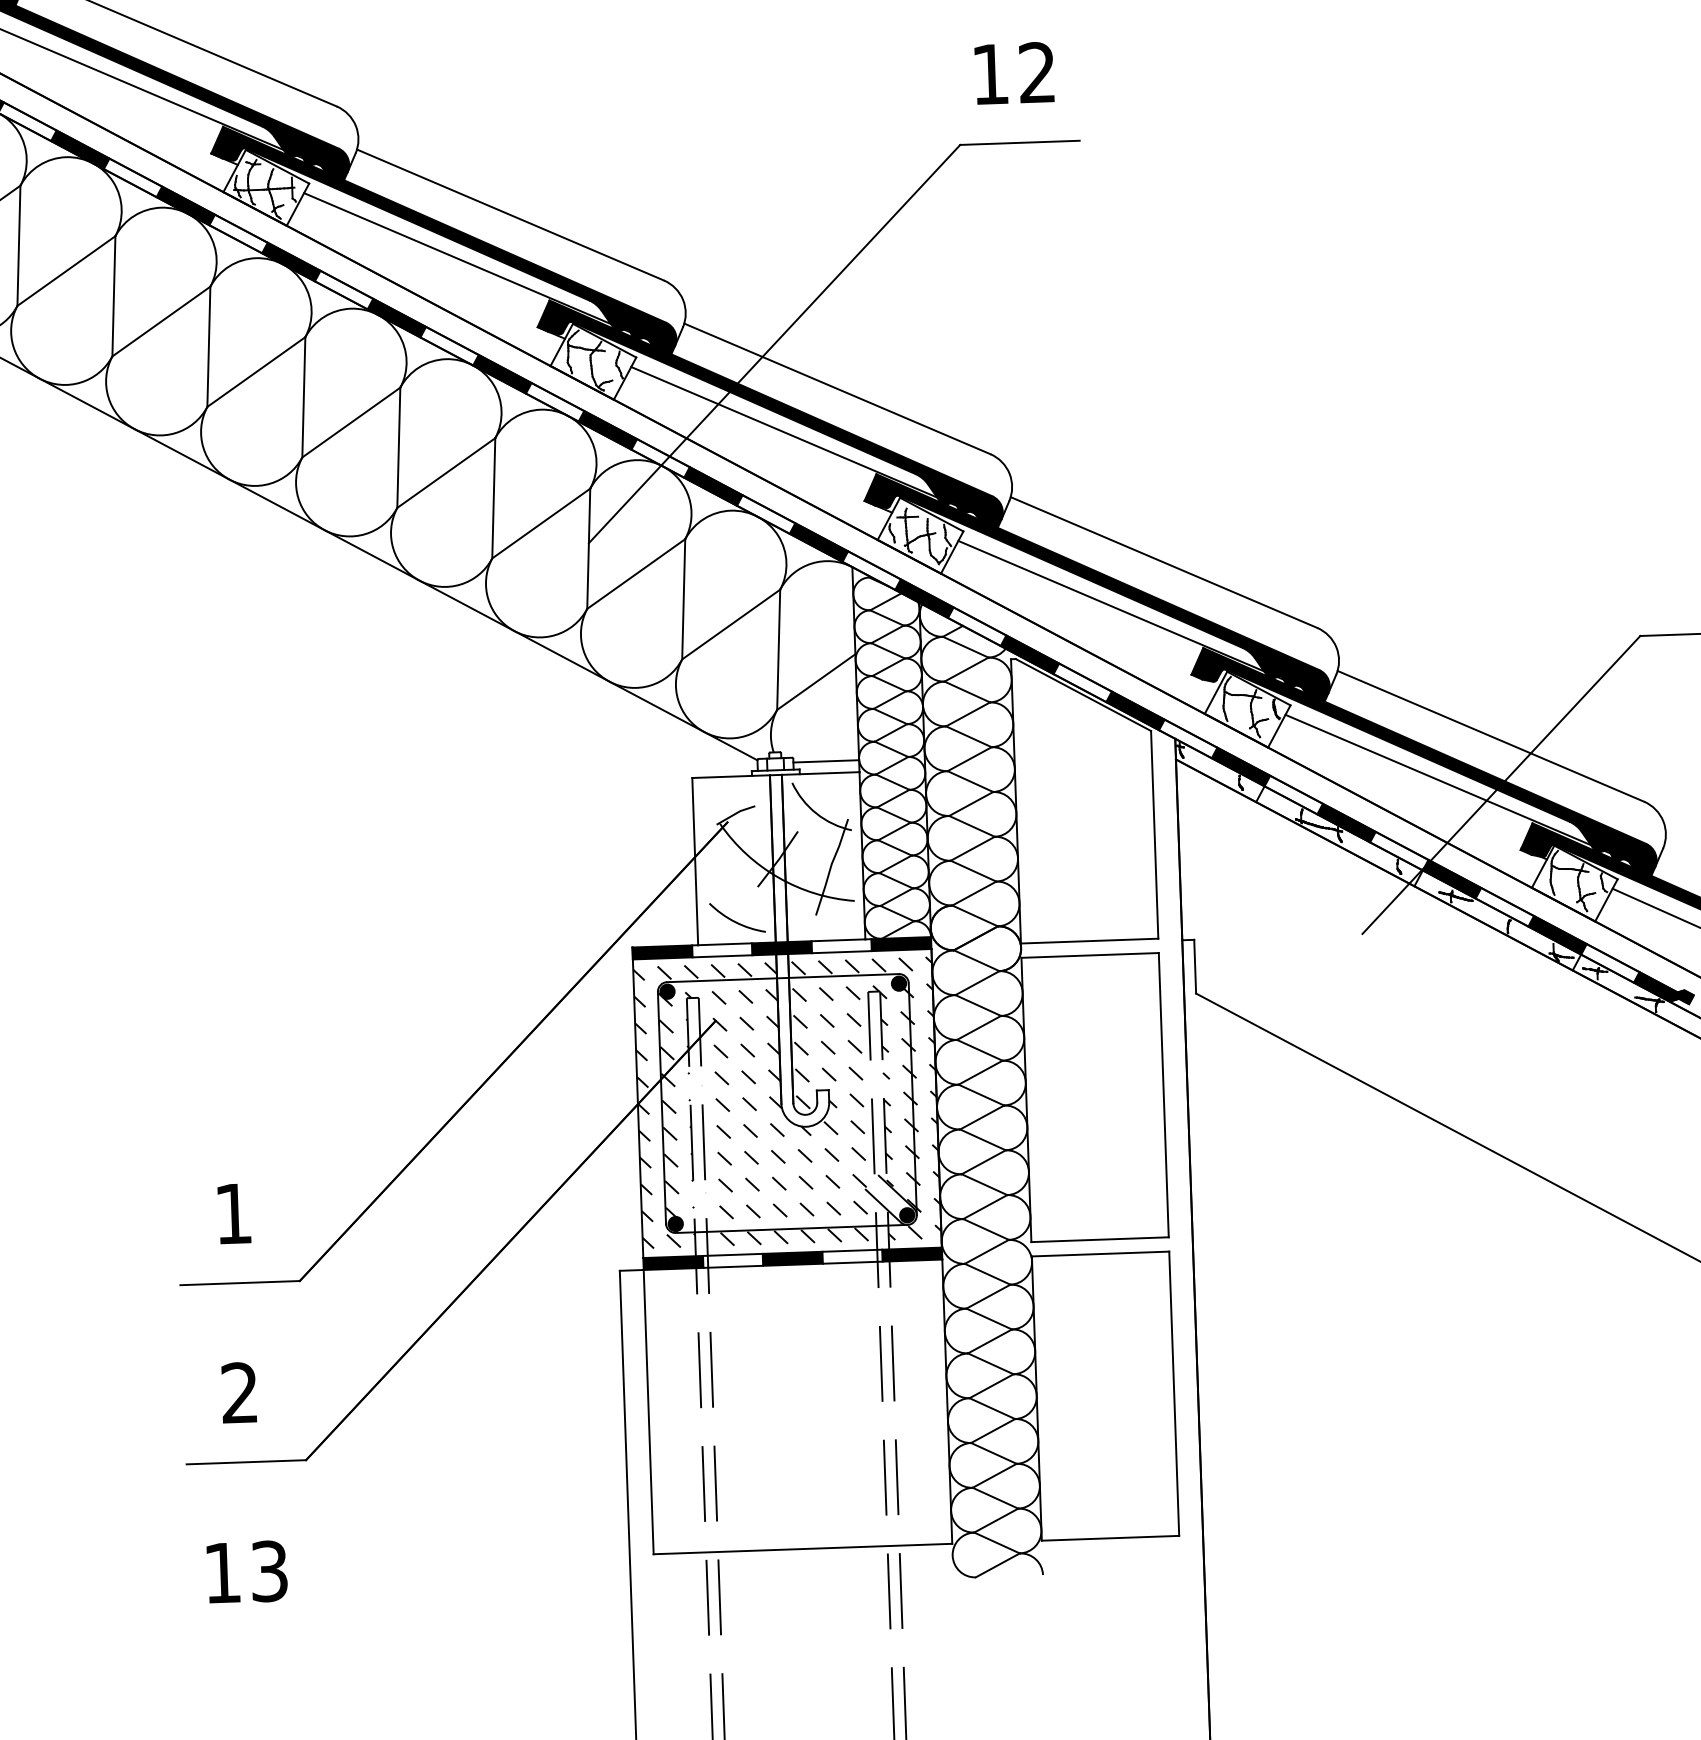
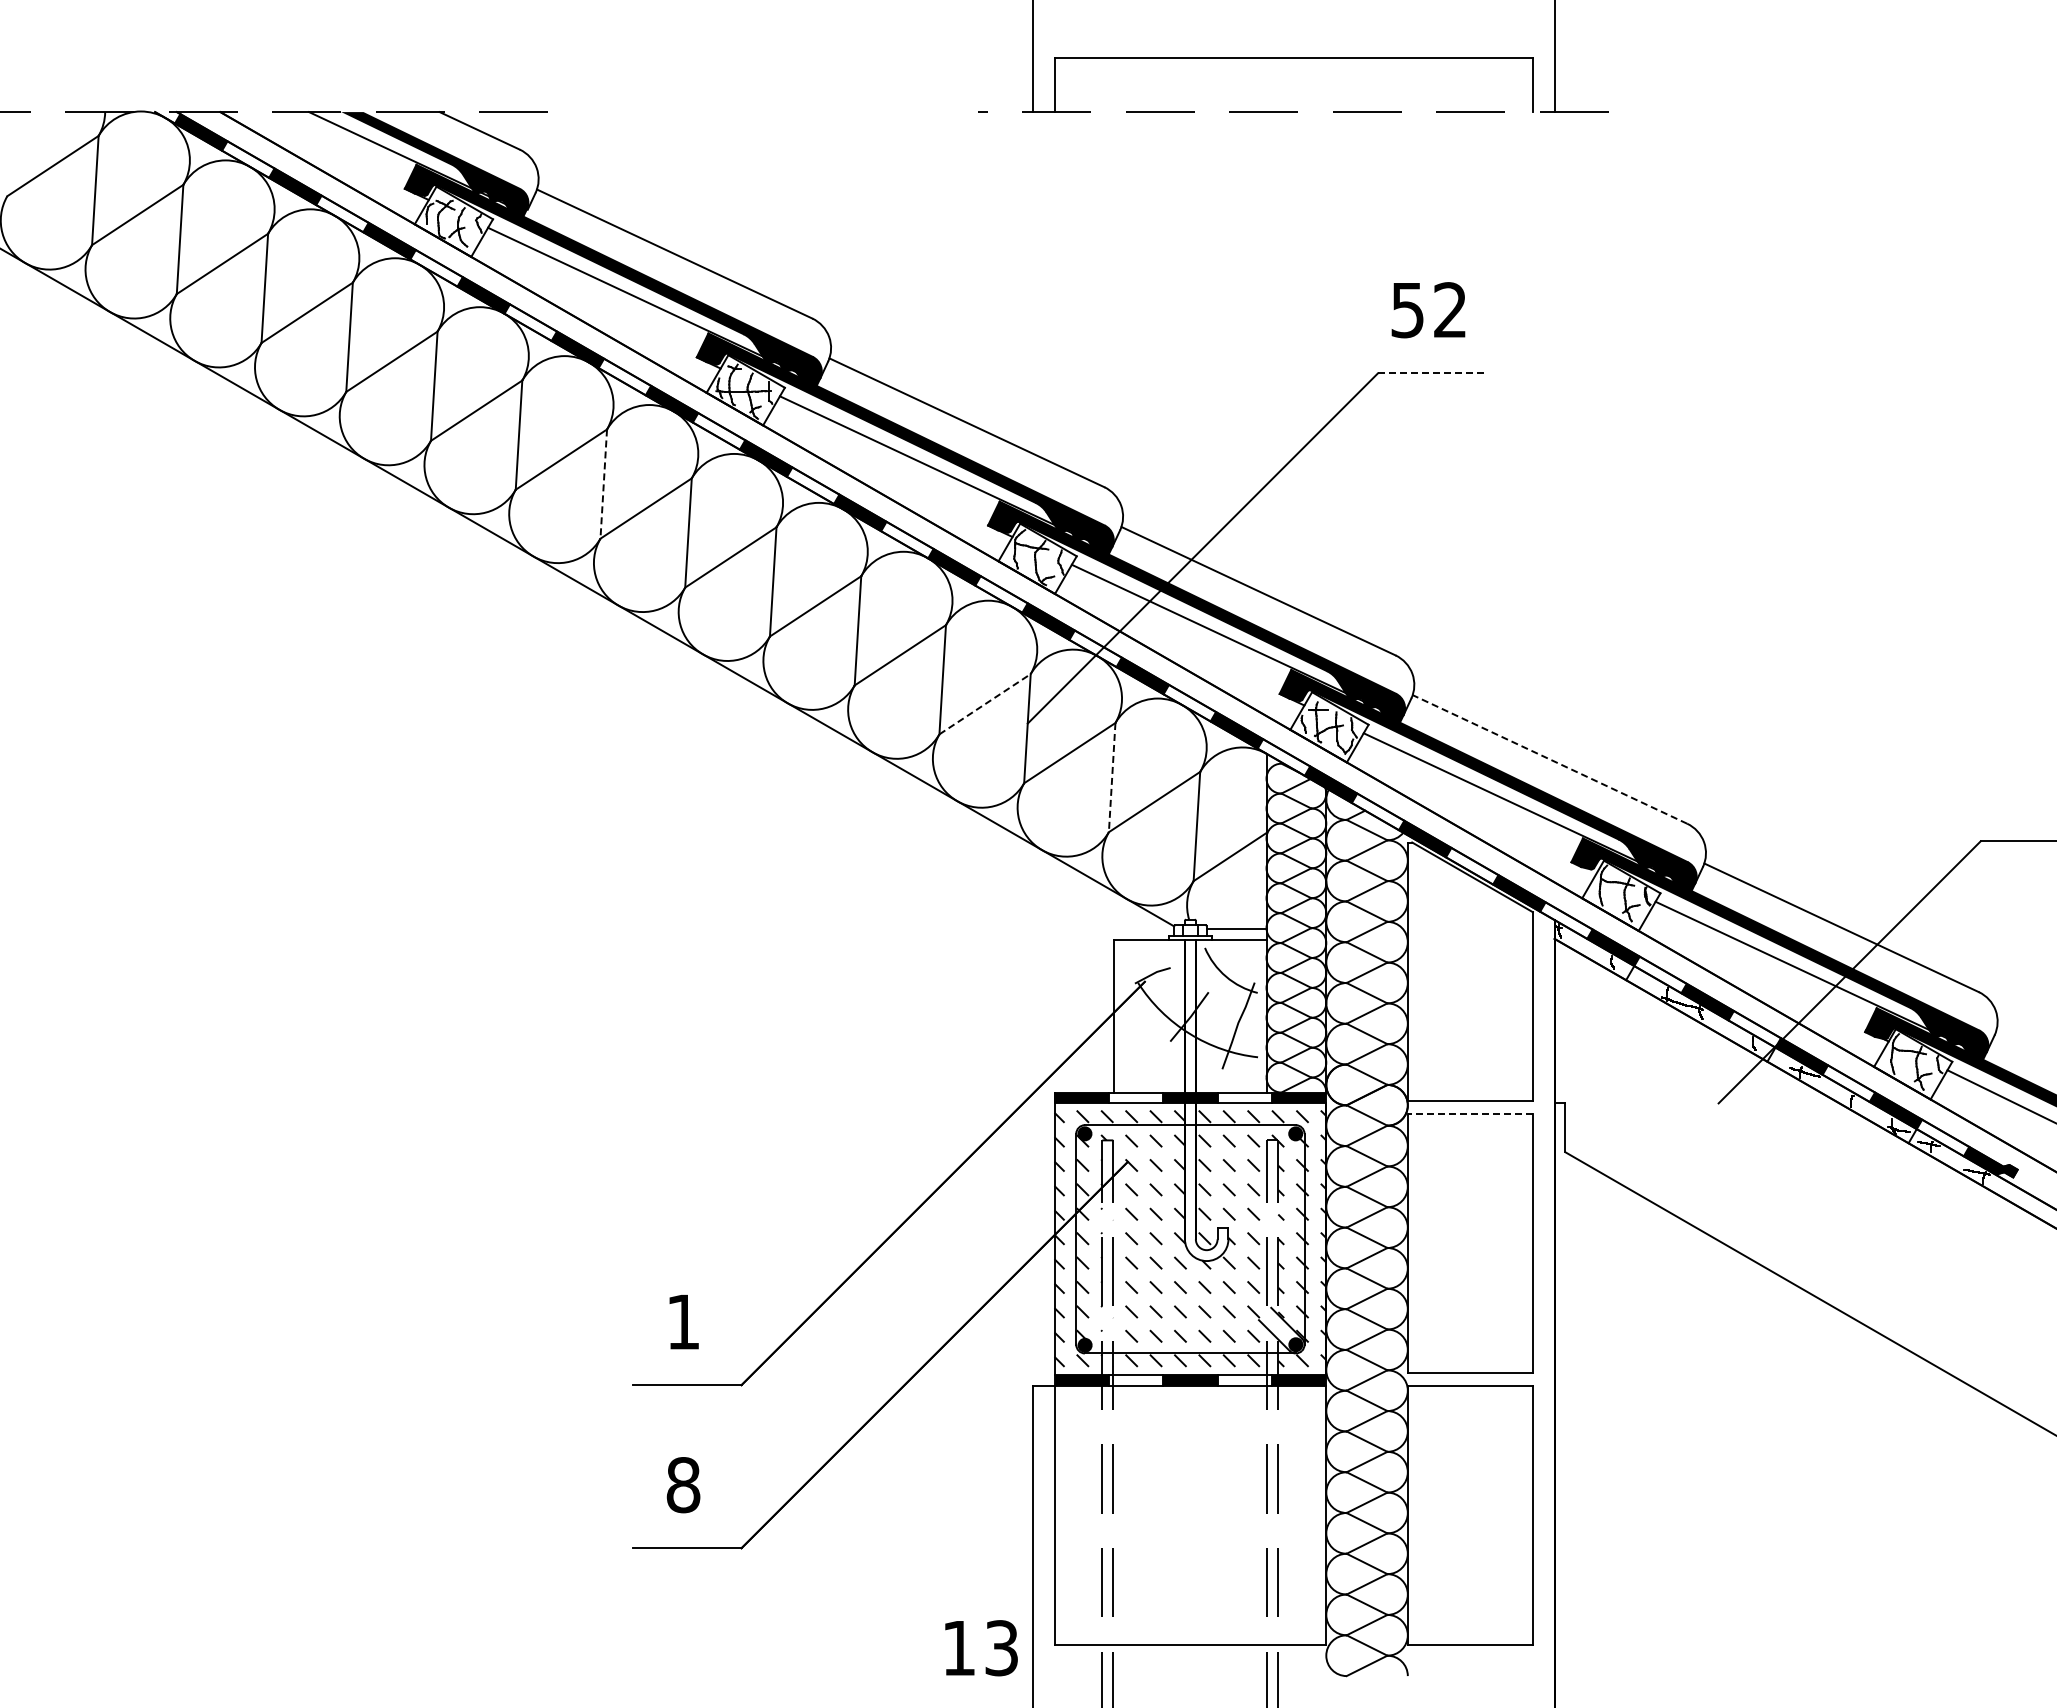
text: (990, 74) -> (1407, 310), 12 -> 52
line: (1020, 143) -> (1432, 373), solid -> dashed
line: (113, 296) -> (603, 484), solid -> dashed
line: (541, 523) -> (985, 704), solid -> dashed
line: (1163, 562) -> (1549, 759), solid -> dashed
line: (684, 599) -> (1112, 777), solid -> dashed
arc: (733, 919) -> (1147, 1070), removed
line: (1090, 955) -> (1470, 1114), solid -> dashed
text: (239, 1393) -> (683, 1485), 2 -> 8
text: (247, 1572) -> (981, 1648), moved

